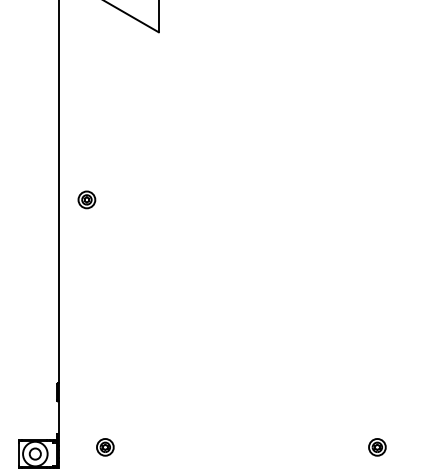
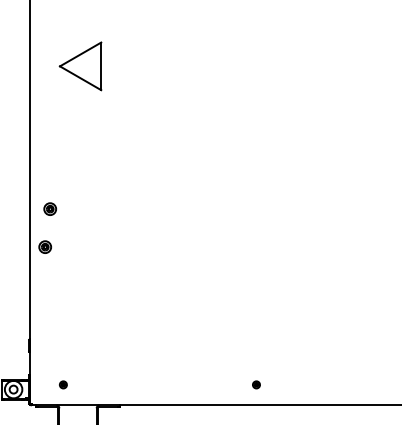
part: (78, 252) -> (44, 246), added
part: (105, 446) -> (63, 384), size x0.6
part: (377, 446) -> (256, 384), size x0.6

